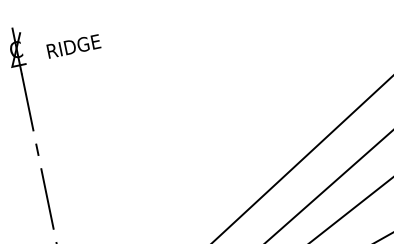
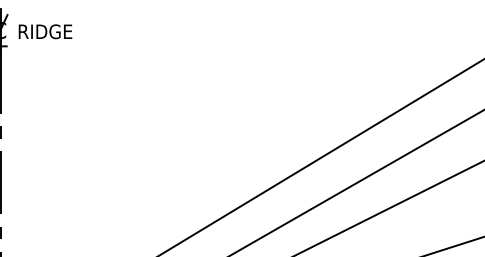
text: (73, 46) -> (45, 31), moved

